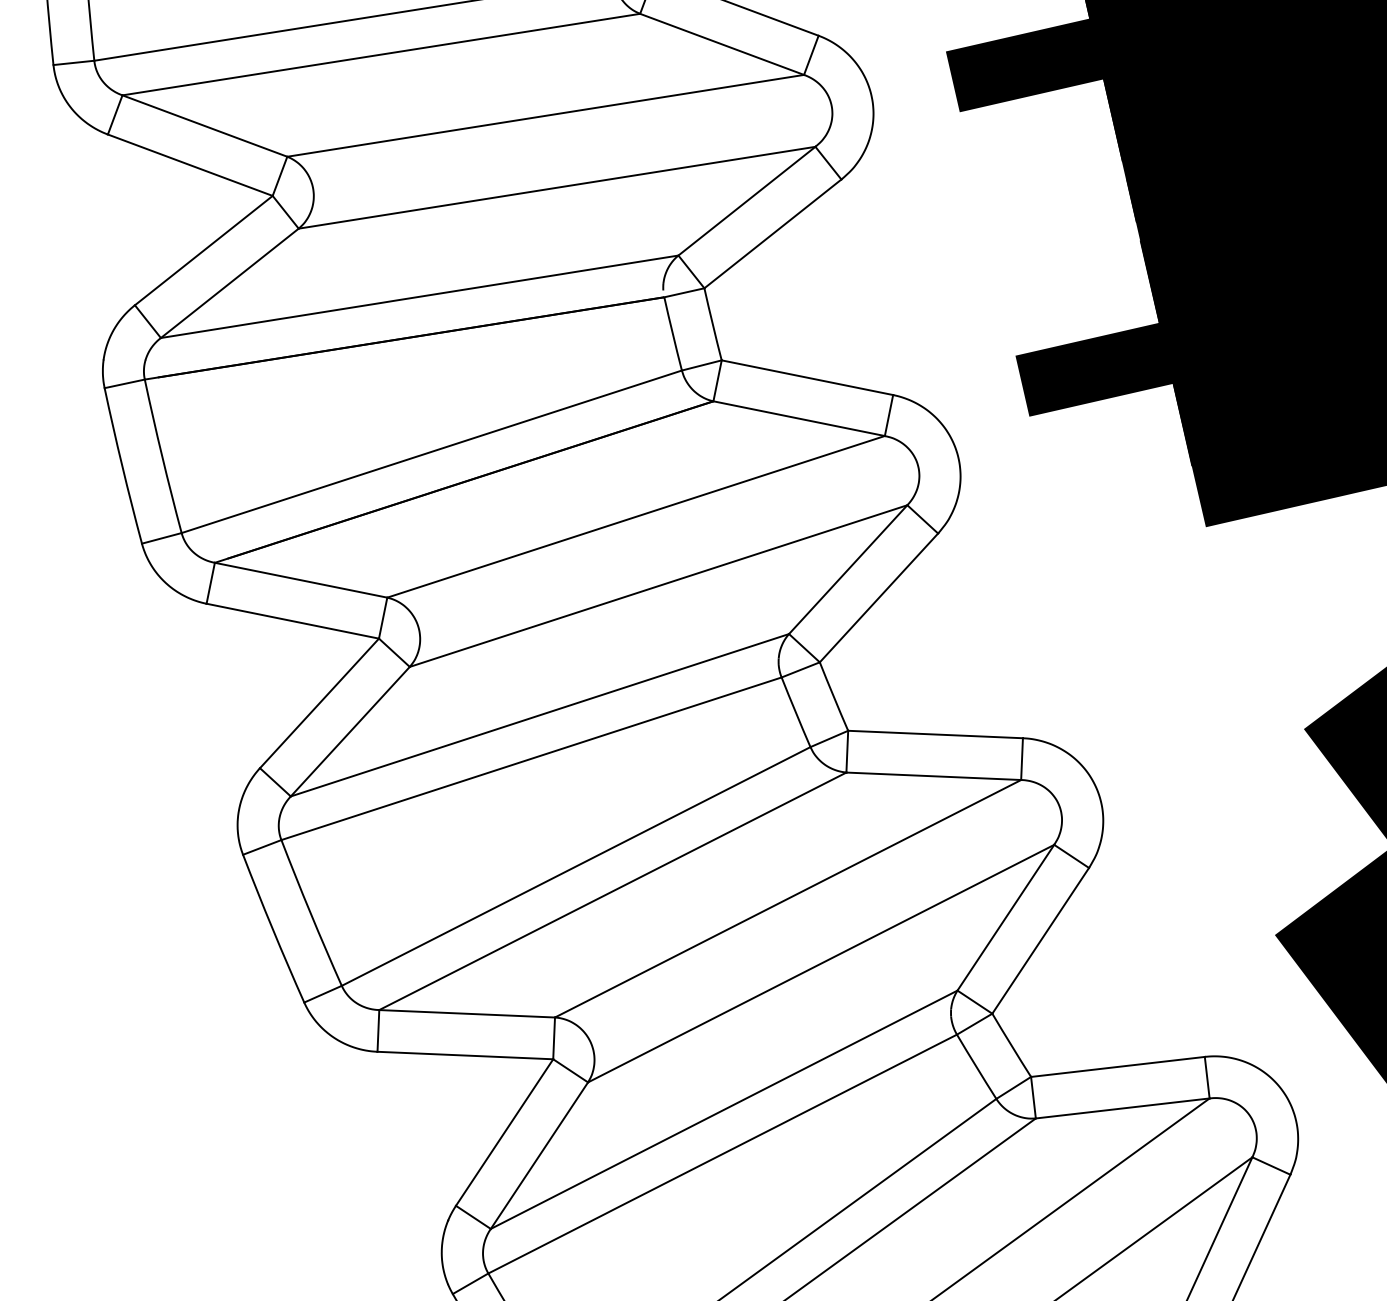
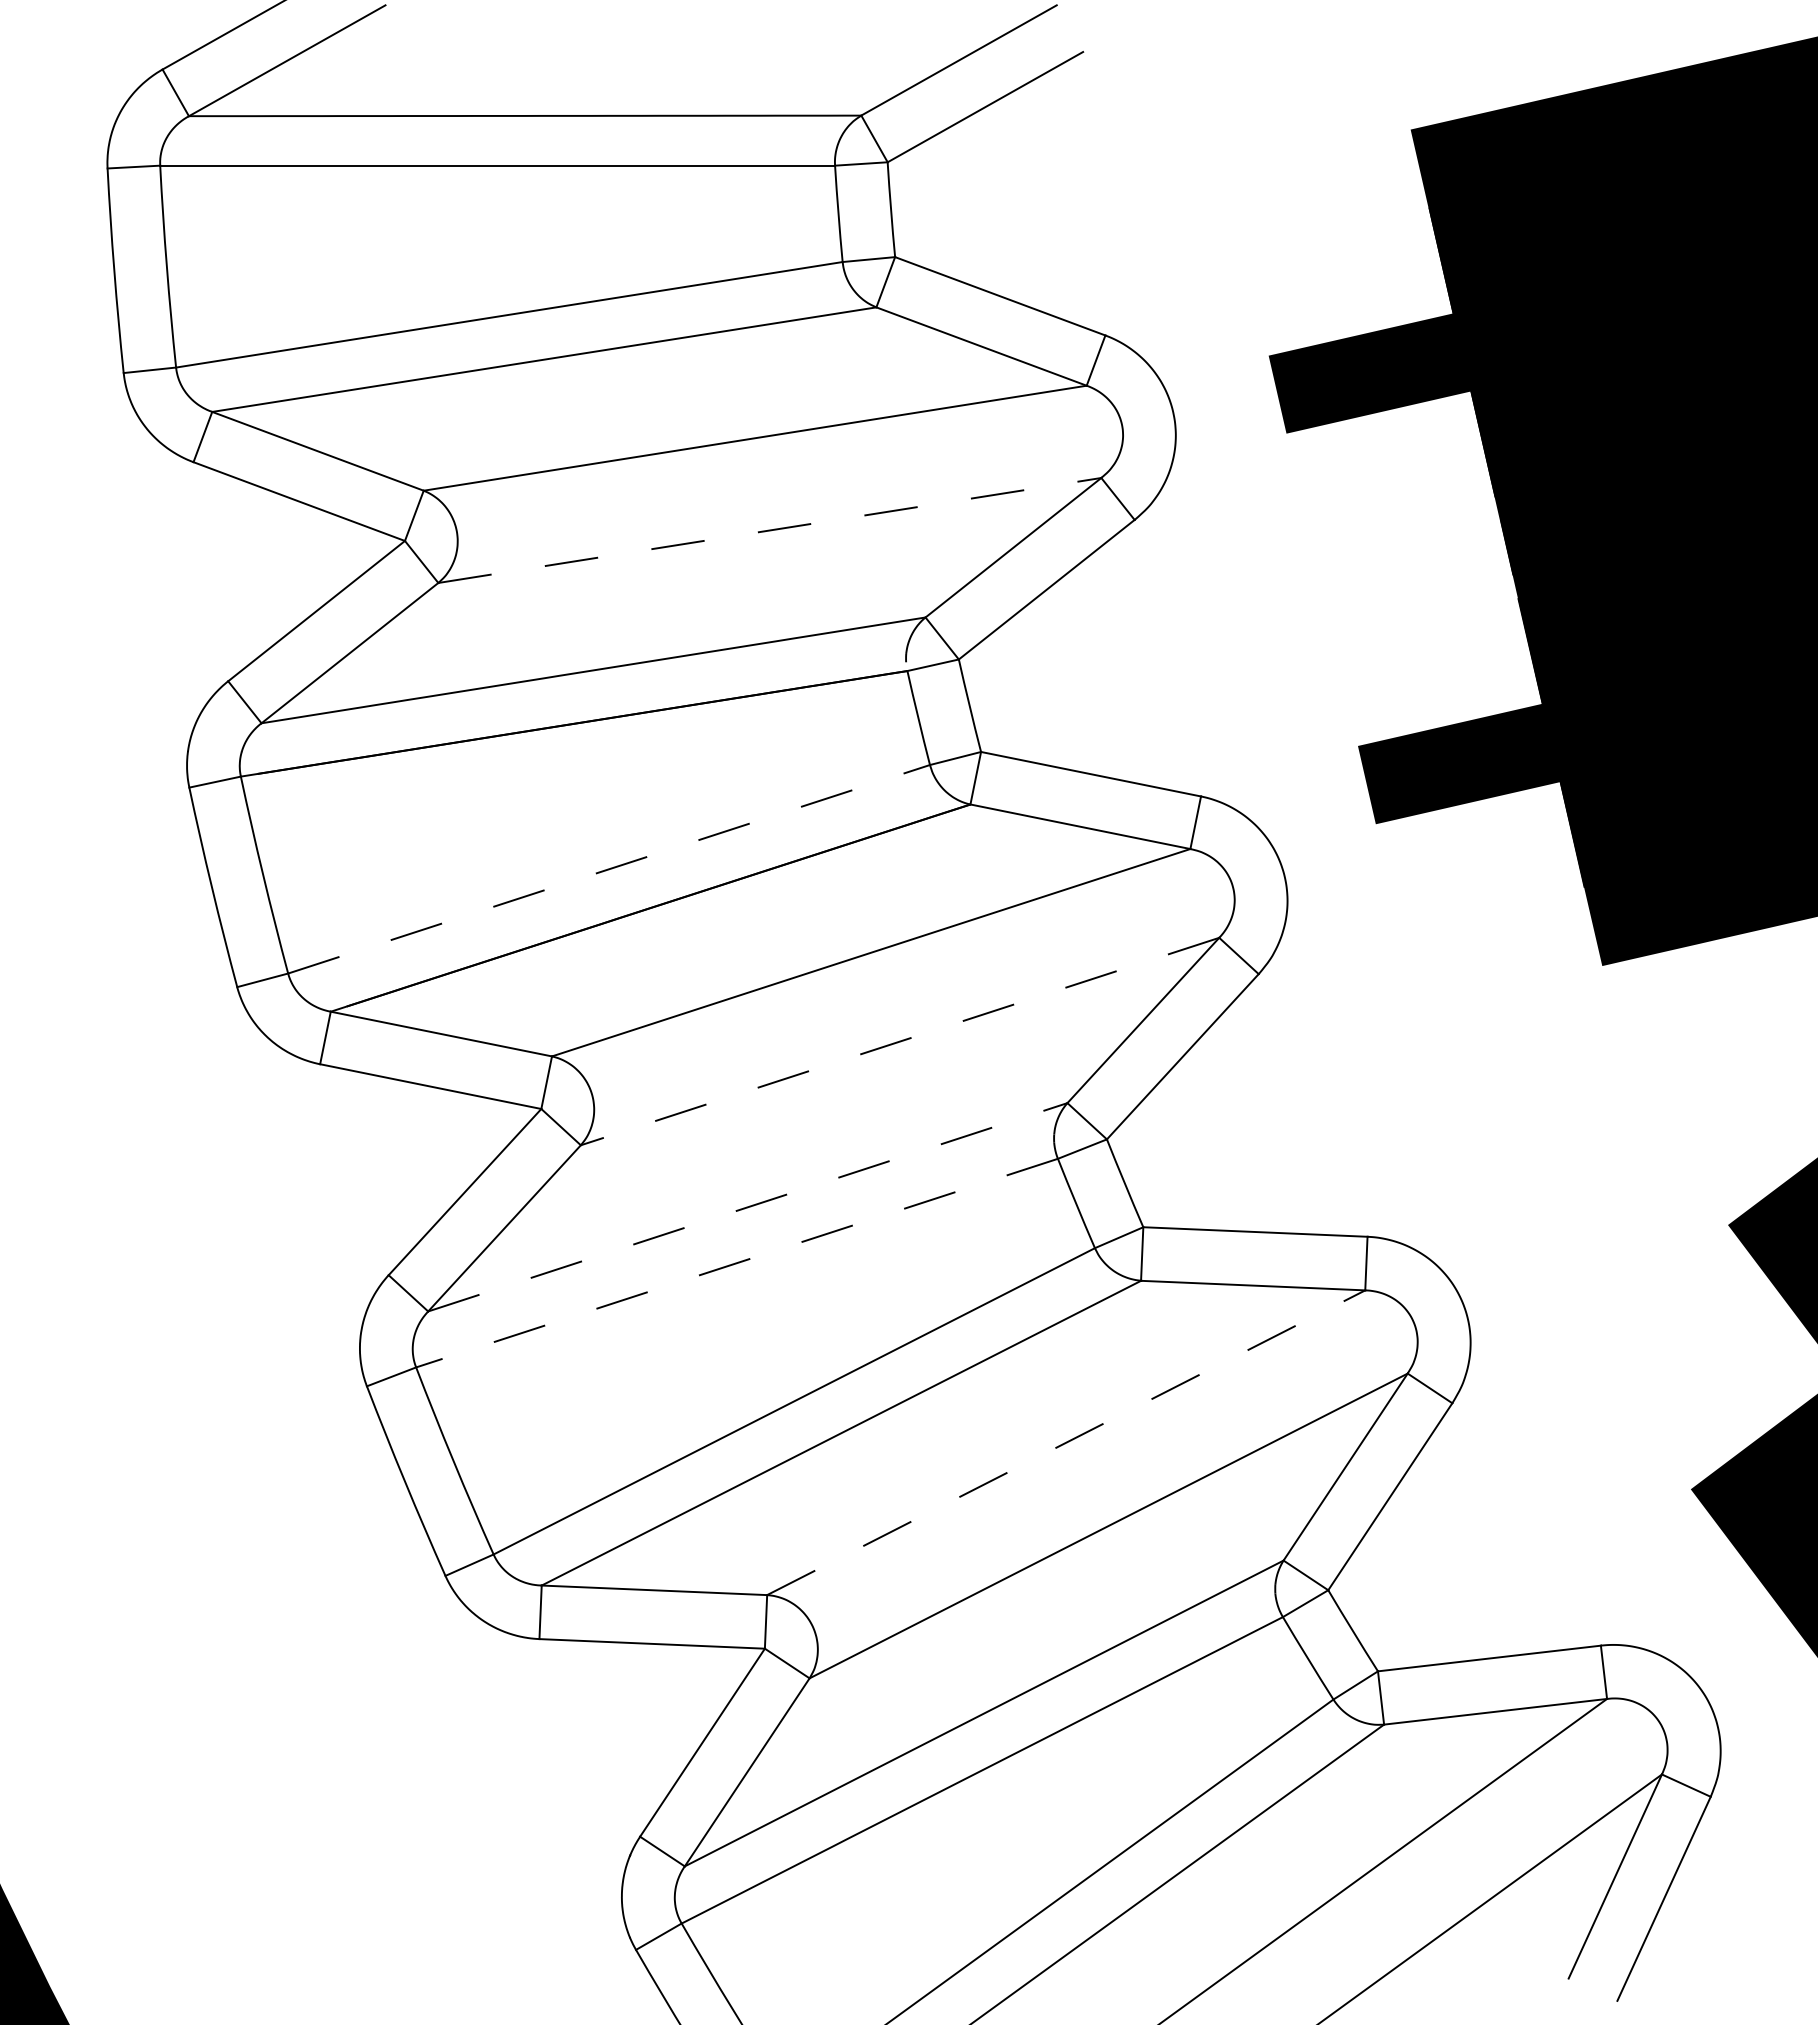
line: (556, 187) -> (769, 530), solid -> dashed
line: (432, 451) -> (609, 869), solid -> dashed
line: (658, 586) -> (900, 1041), solid -> dashed
line: (540, 715) -> (748, 1207), solid -> dashed
line: (531, 759) -> (736, 1263), solid -> dashed
line: (788, 898) -> (1066, 1442), solid -> dashed

